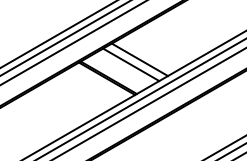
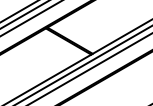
line: (139, 59) -> (94, 25), removed
line: (131, 64) -> (88, 29), removed

